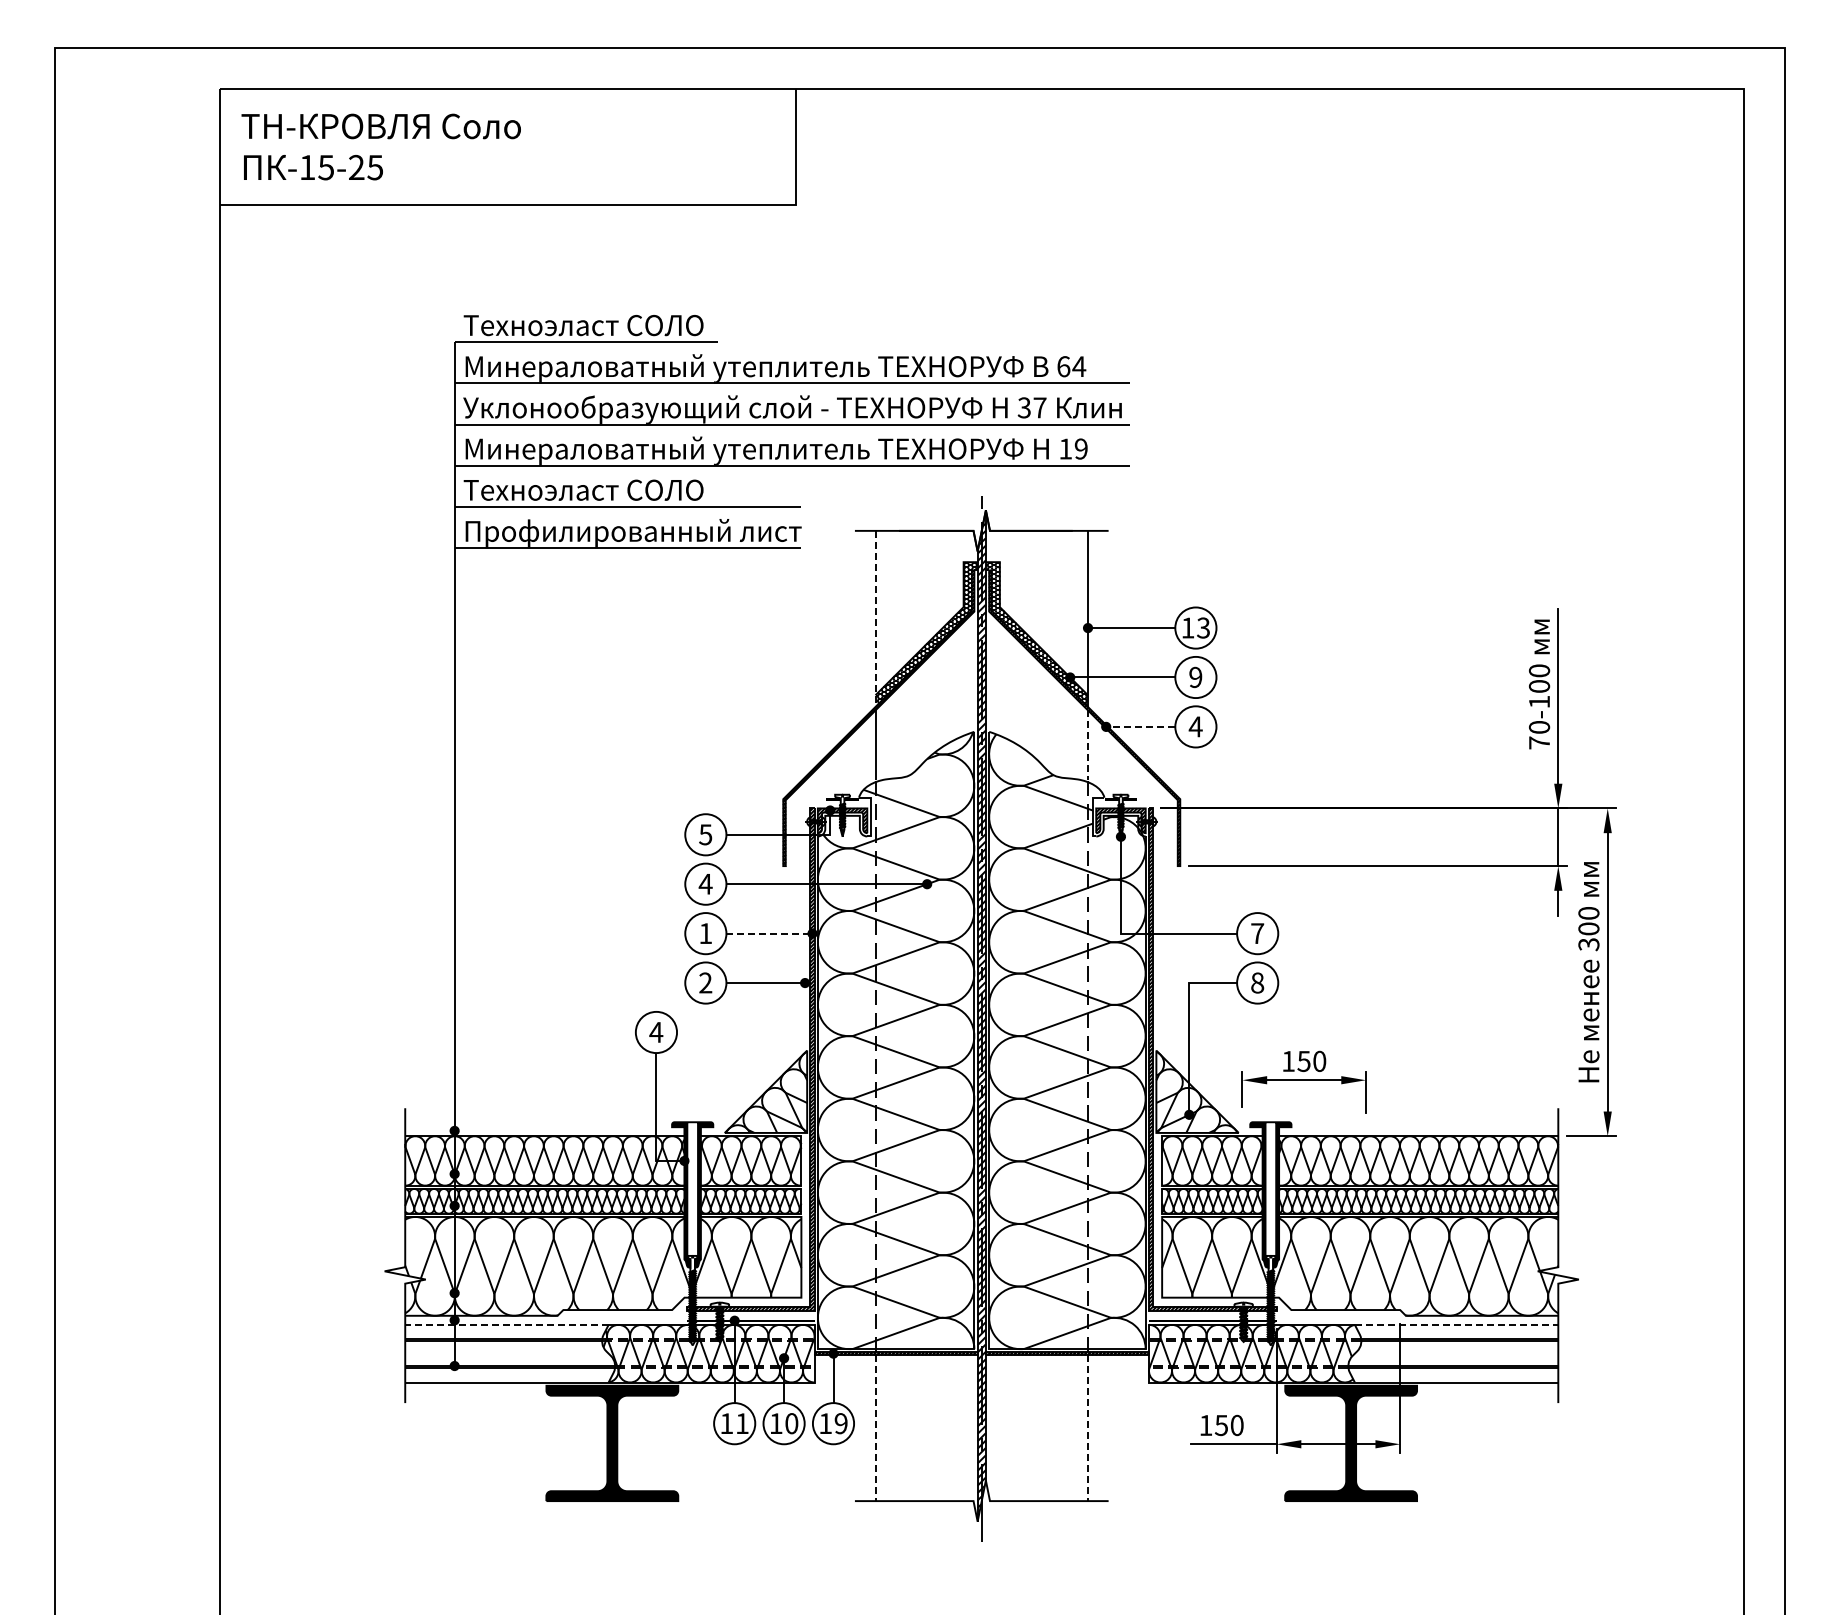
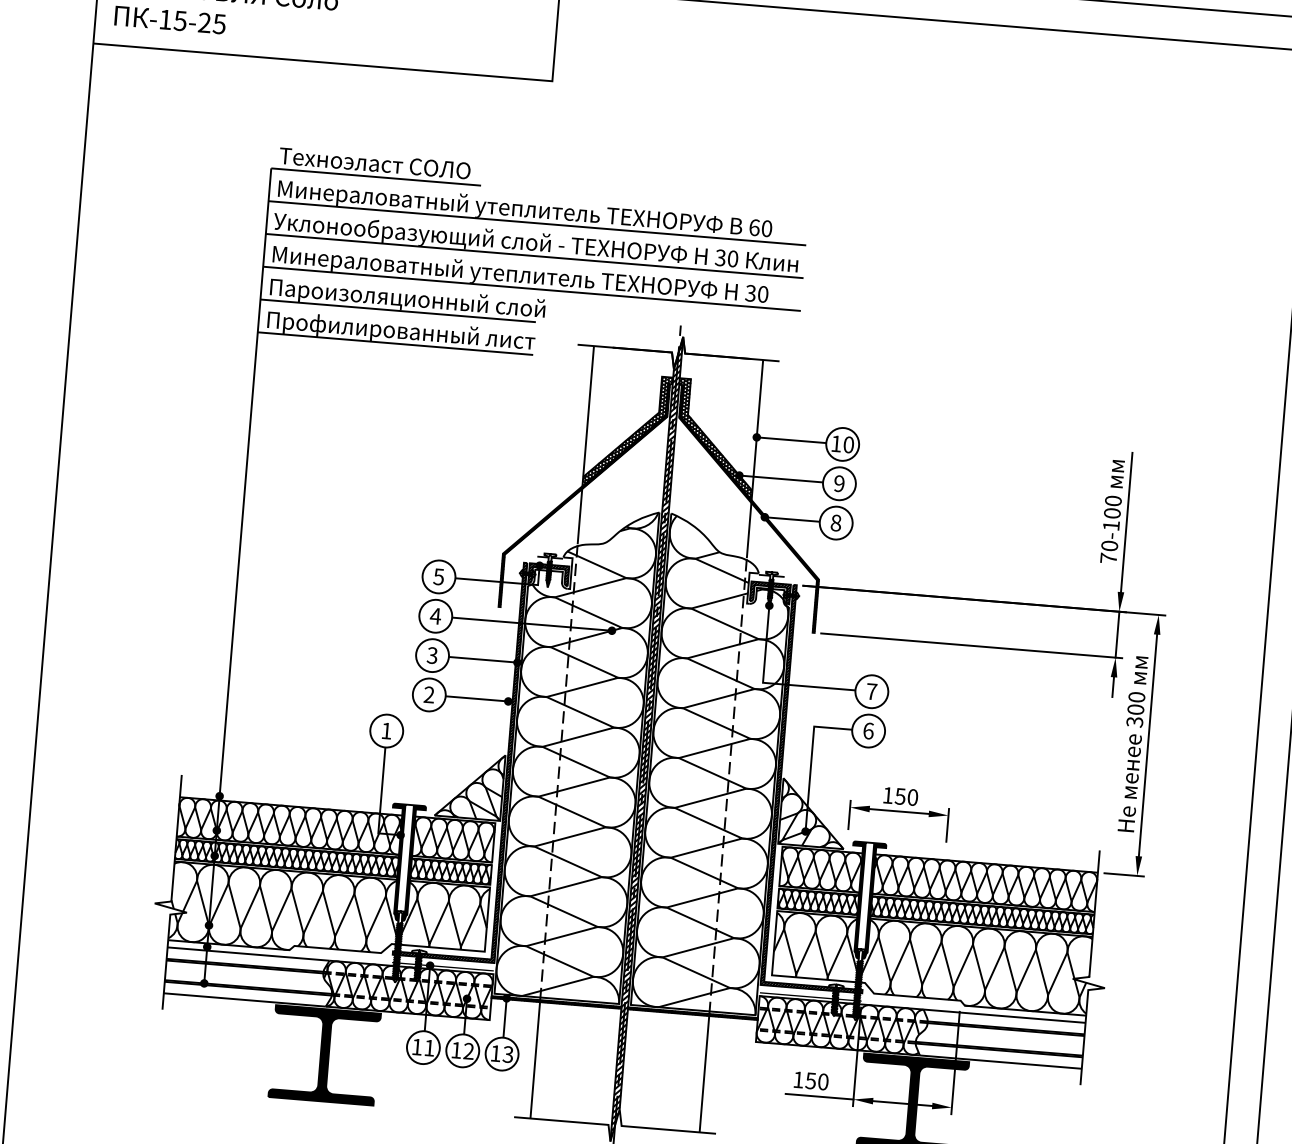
text: (1079, 366) -> (767, 228), 64 -> 60
text: (1039, 407) -> (732, 258), 37 -> 30
text: (1073, 448) -> (756, 293), 19 -> 30
text: (636, 491) -> (406, 299), Техноэласт СОЛО -> Пароизоляционный слой
line: (875, 619) -> (588, 416), dashed -> solid
text: (1203, 627) -> (848, 444), 13 -> 10
line: (1140, 726) -> (792, 519), dashed -> solid
text: (1195, 726) -> (835, 522), 4 -> 8
line: (1088, 745) -> (749, 530), dashed -> solid
text: (705, 933) -> (432, 655), 1 -> 3
line: (769, 933) -> (483, 659), dashed -> solid
text: (1257, 982) -> (868, 730), 8 -> 6
text: (656, 1032) -> (386, 731), 4 -> 1
line: (506, 1324) -> (248, 953), dashed -> solid
line: (1456, 1324) -> (1004, 1015), dashed -> solid
text: (791, 1423) -> (468, 1051), 10 -> 12
text: (840, 1423) -> (507, 1054), 19 -> 13
line: (875, 1428) -> (535, 1060), dashed -> solid
line: (1088, 1428) -> (704, 1074), dashed -> solid

